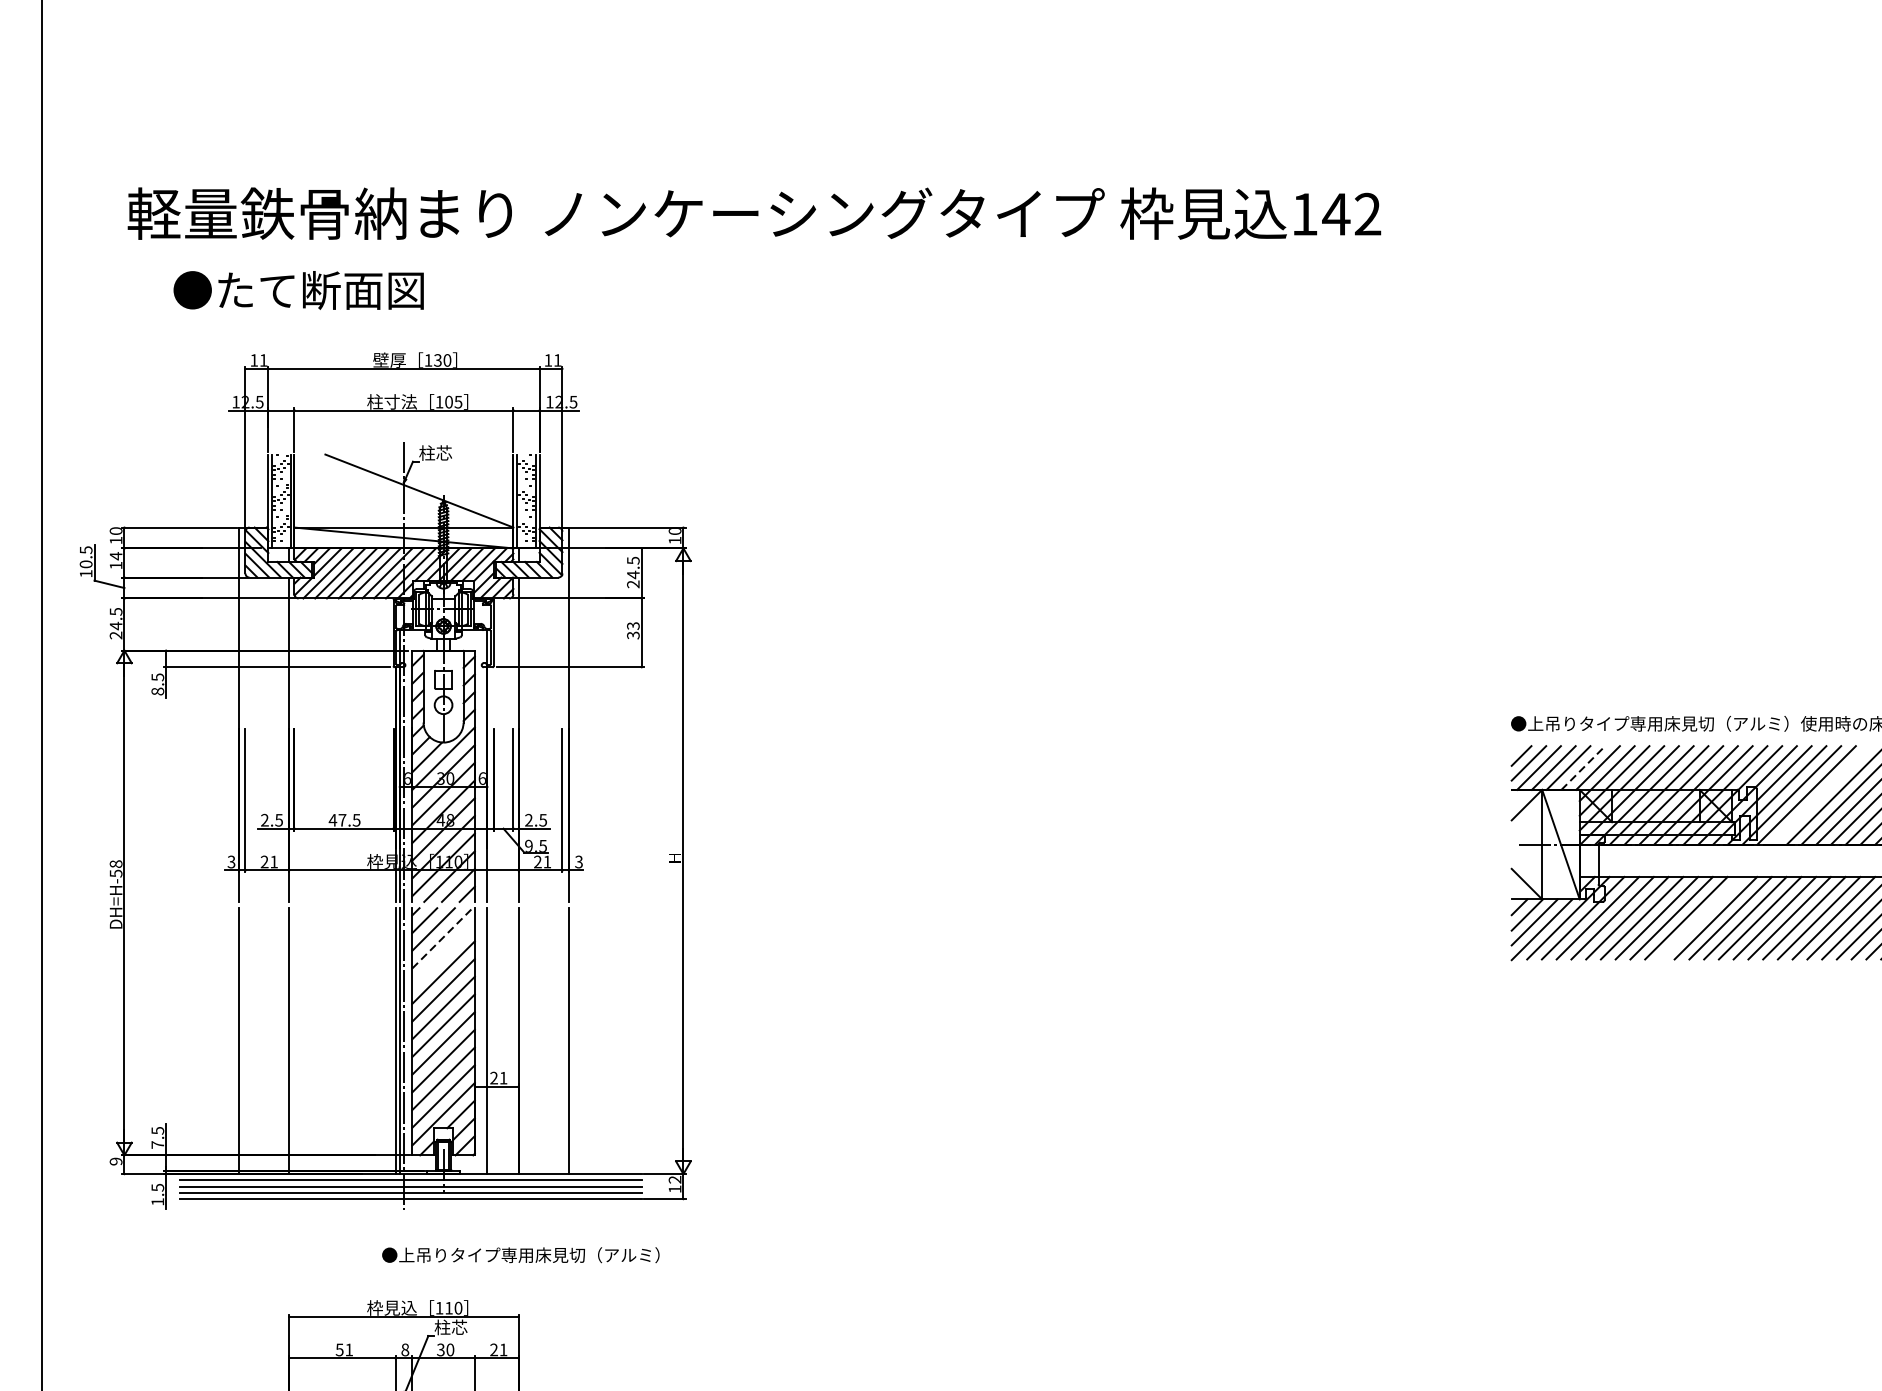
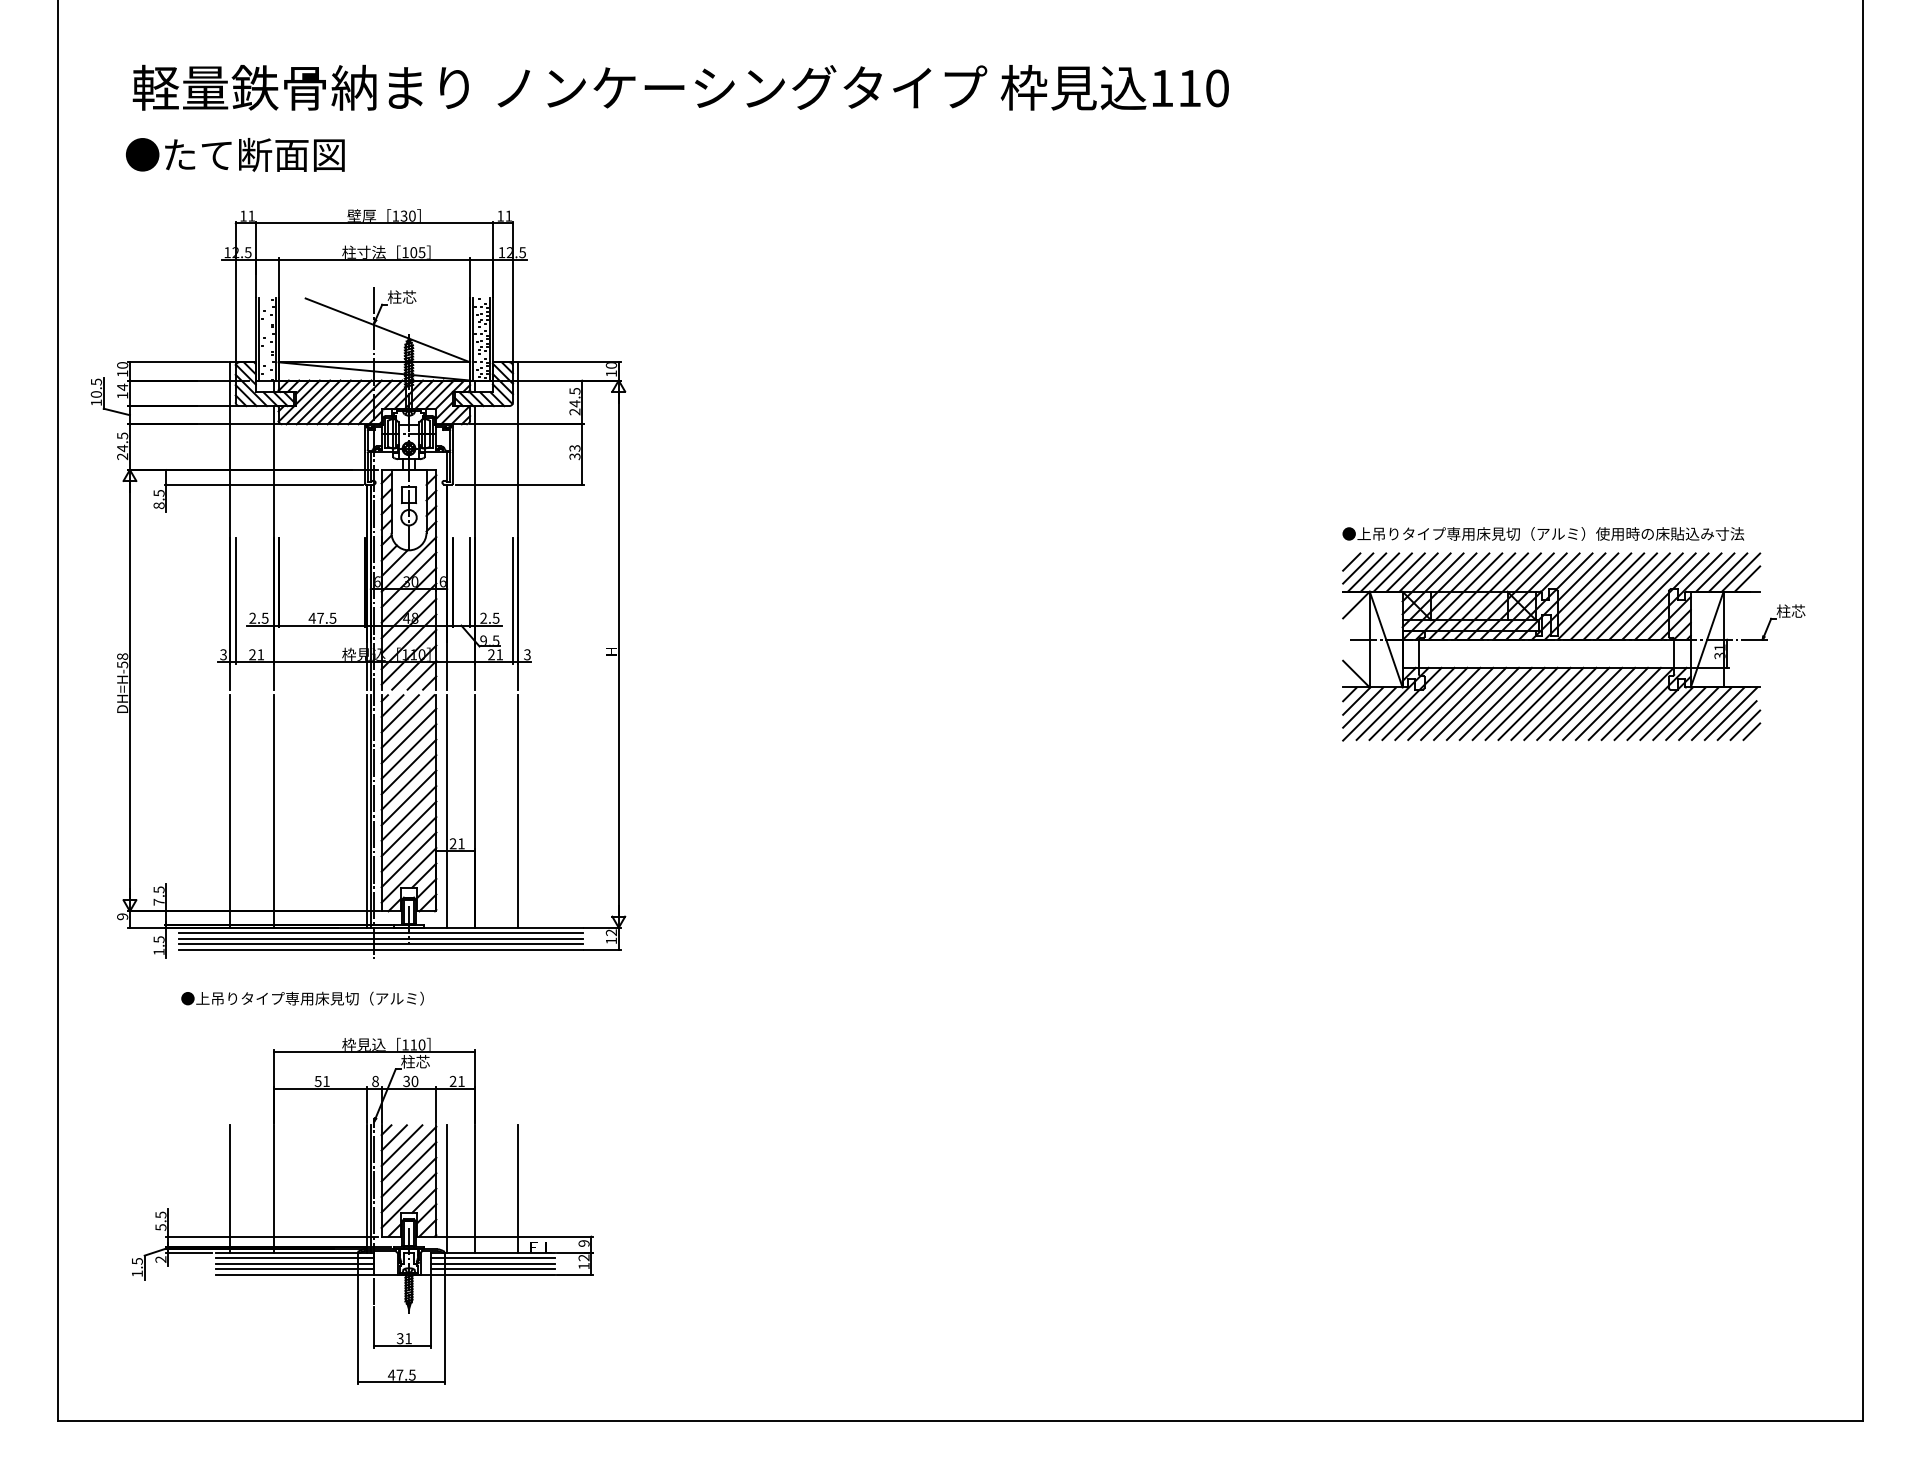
text: (1350, 214) -> (1202, 88), 142 -> 110
text: (298, 289) -> (235, 154), moved
line: (1584, 767) -> (1406, 572), dashed -> solid
line: (1820, 795) -> (1613, 596), added
line: (1700, 917) -> (1508, 703), added
line: (442, 938) -> (408, 721), dashed -> solid
line: (442, 954) -> (408, 735), added
text: (520, 1255) -> (302, 998), moved

